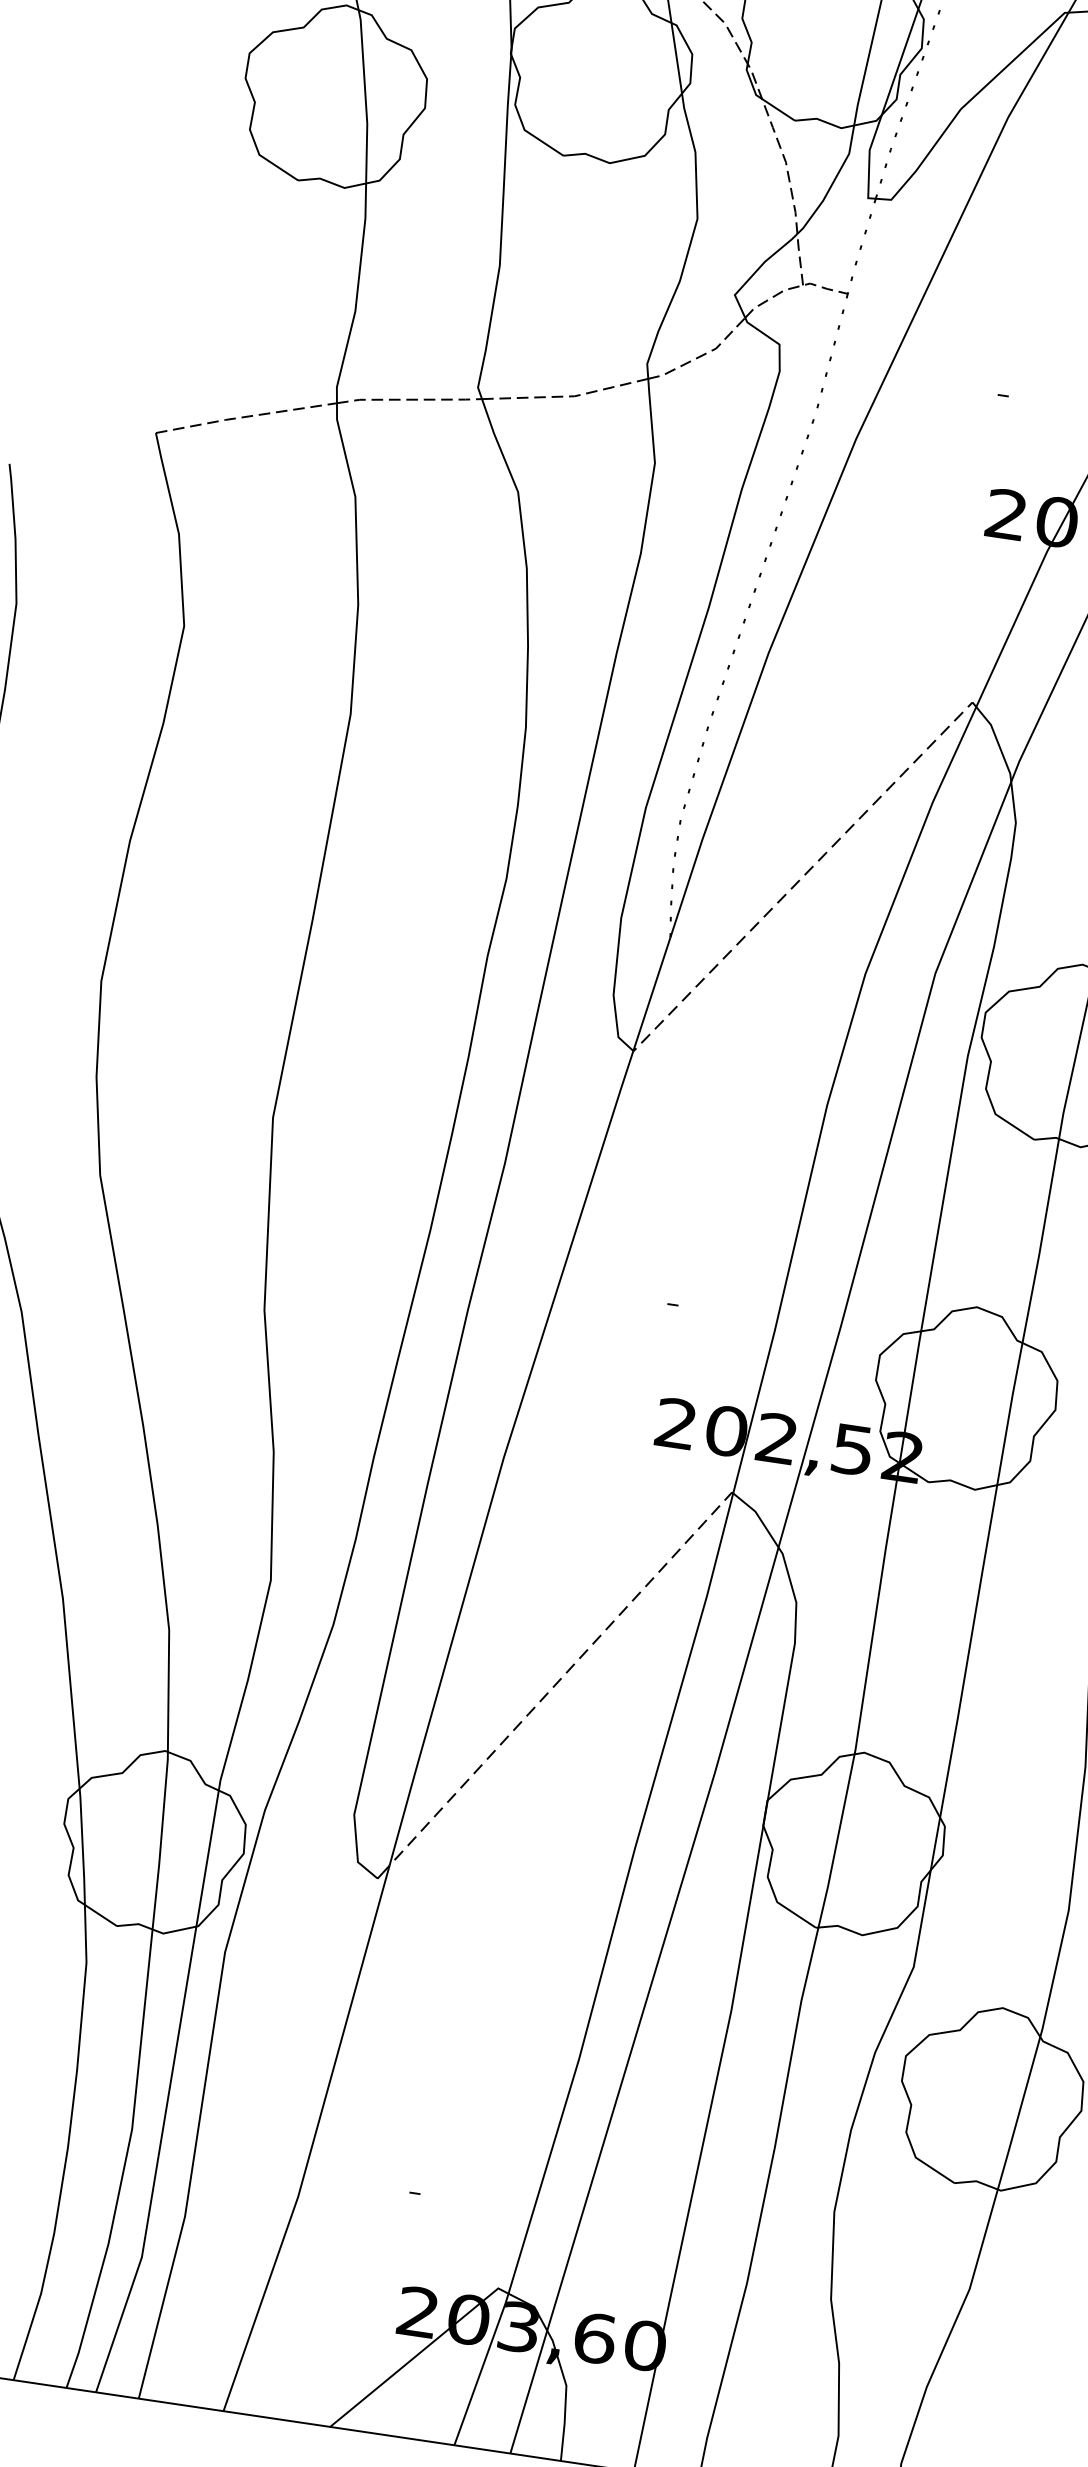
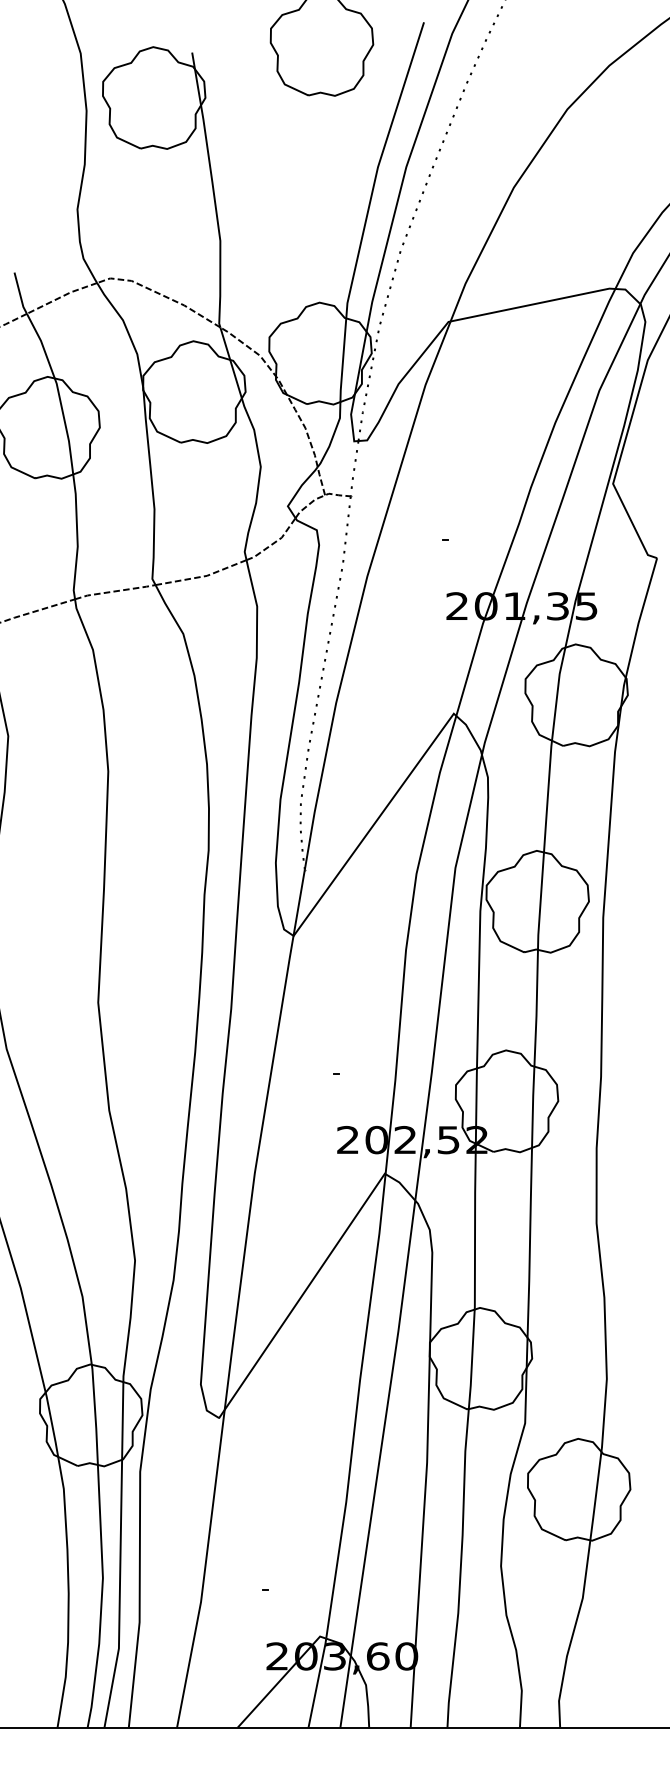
line: (804, 876) -> (374, 824), dashed -> solid
line: (562, 1676) -> (305, 1290), dashed -> solid

